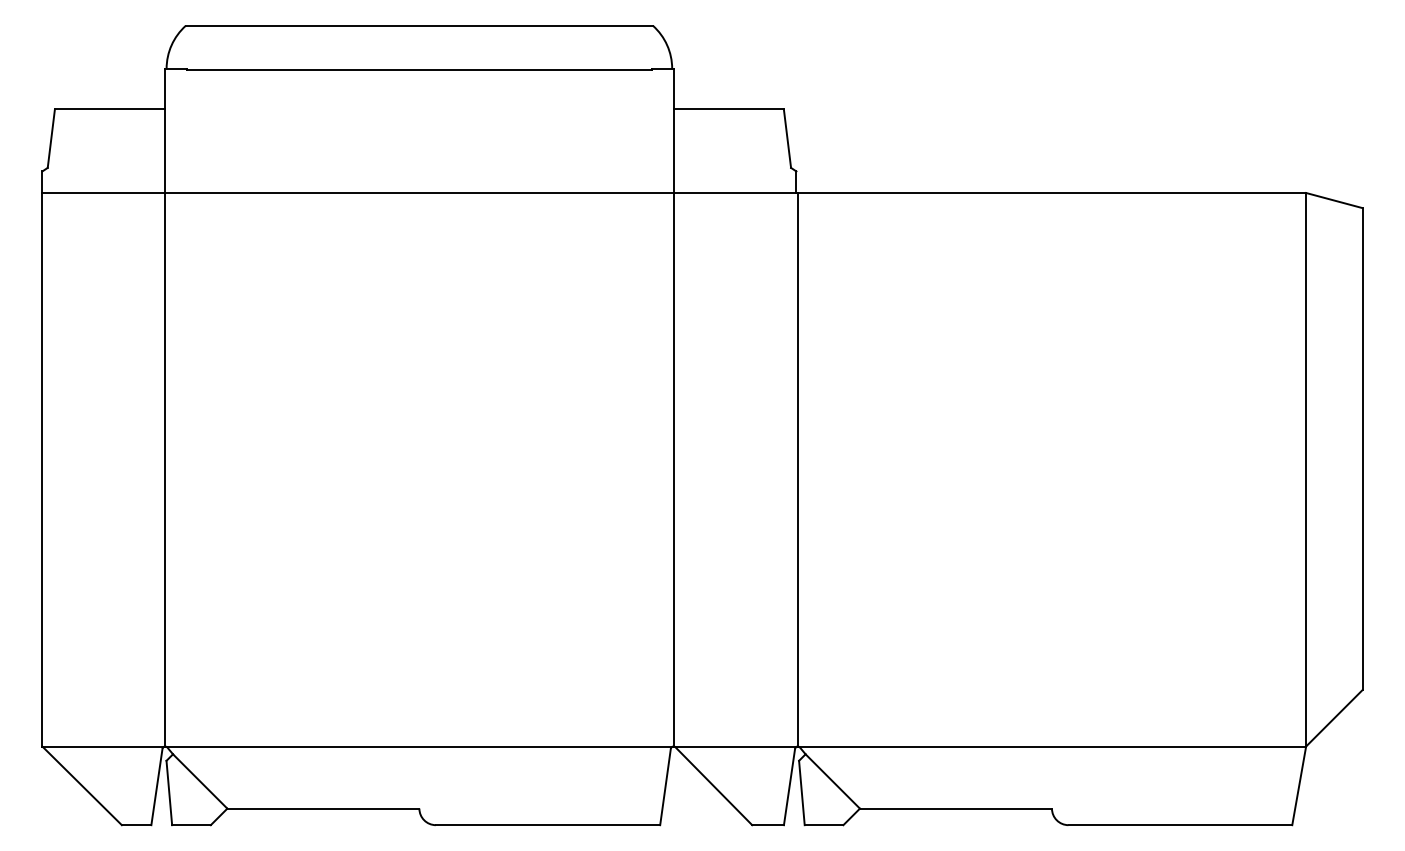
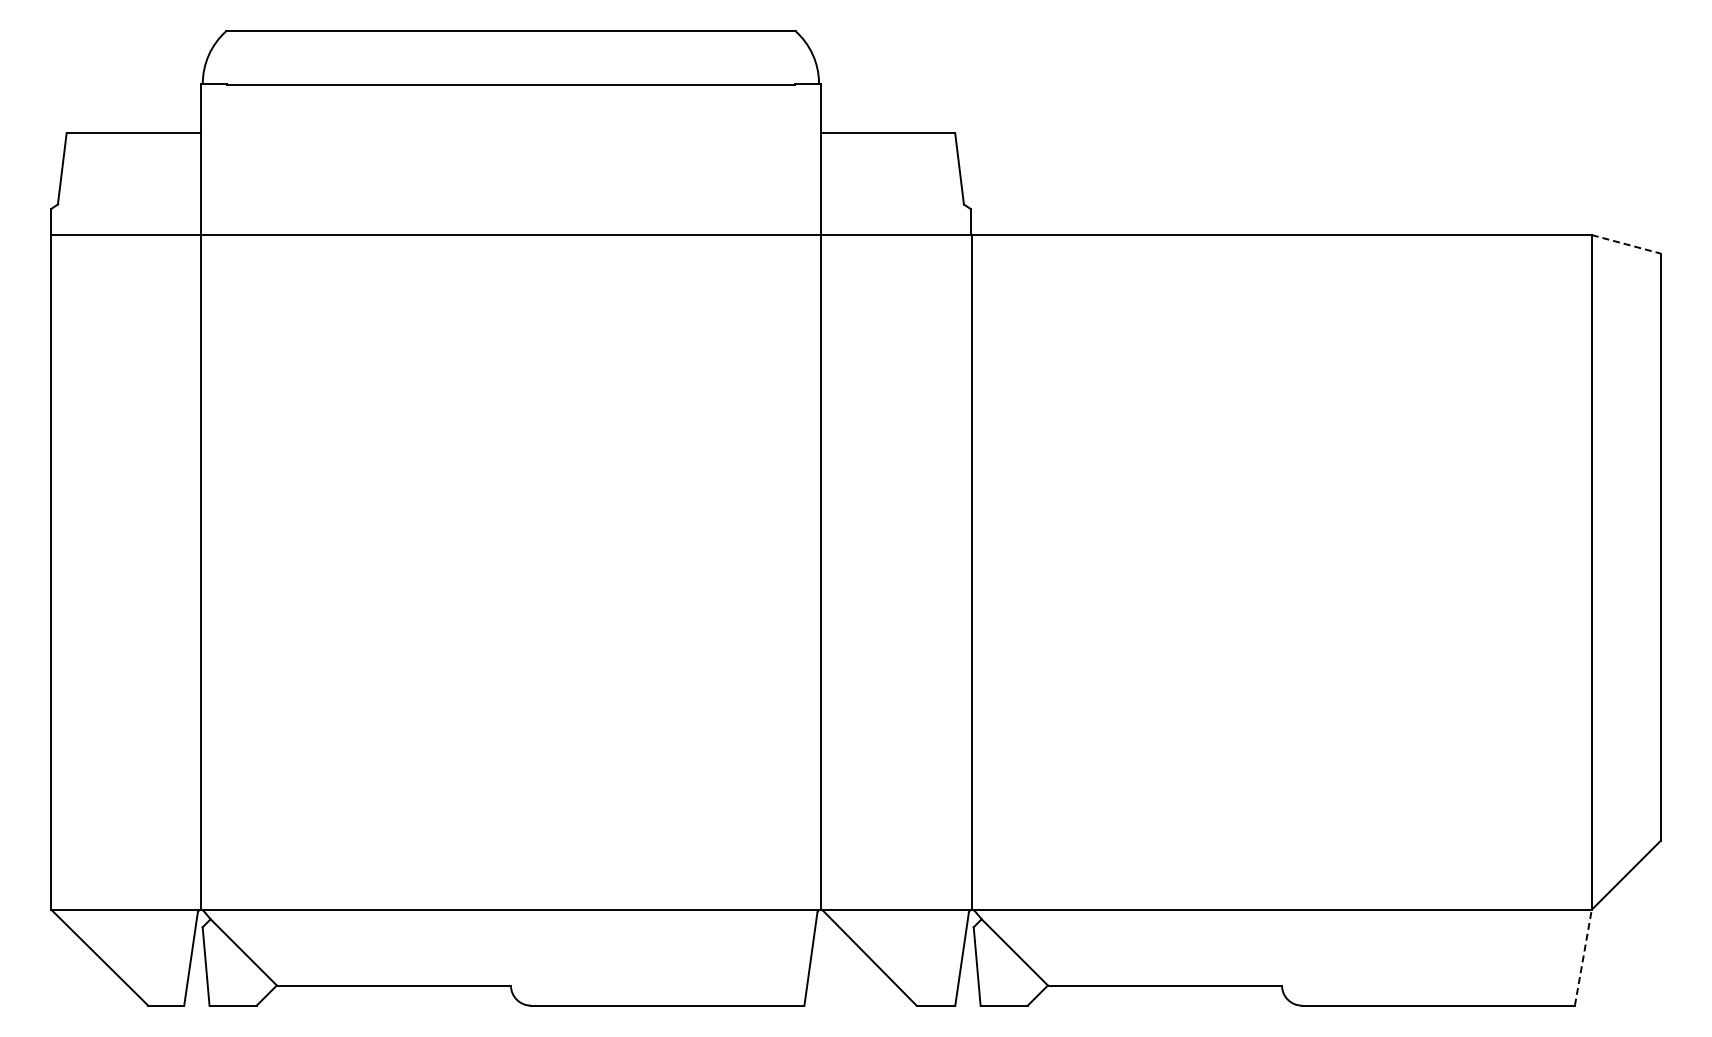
line: (1334, 200) -> (1626, 244), solid -> dashed
line: (1299, 785) -> (1583, 957), solid -> dashed

